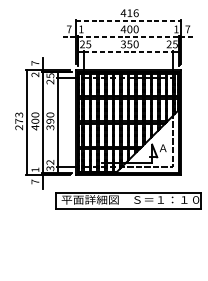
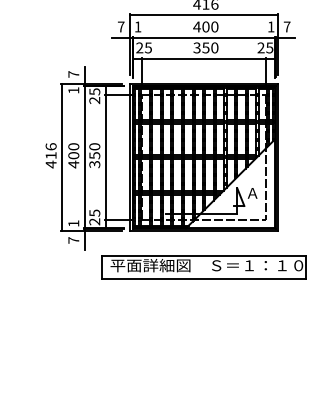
line: (128, 21) -> (204, 15), dashed -> solid
line: (128, 36) -> (203, 37), dashed -> solid
line: (128, 51) -> (204, 58), dashed -> solid
text: (35, 74) -> (73, 90), 2 -> 1
text: (18, 121) -> (50, 155), 273 -> 416
text: (50, 121) -> (94, 155), 390 -> 350
text: (50, 165) -> (94, 217), 32 -> 25

